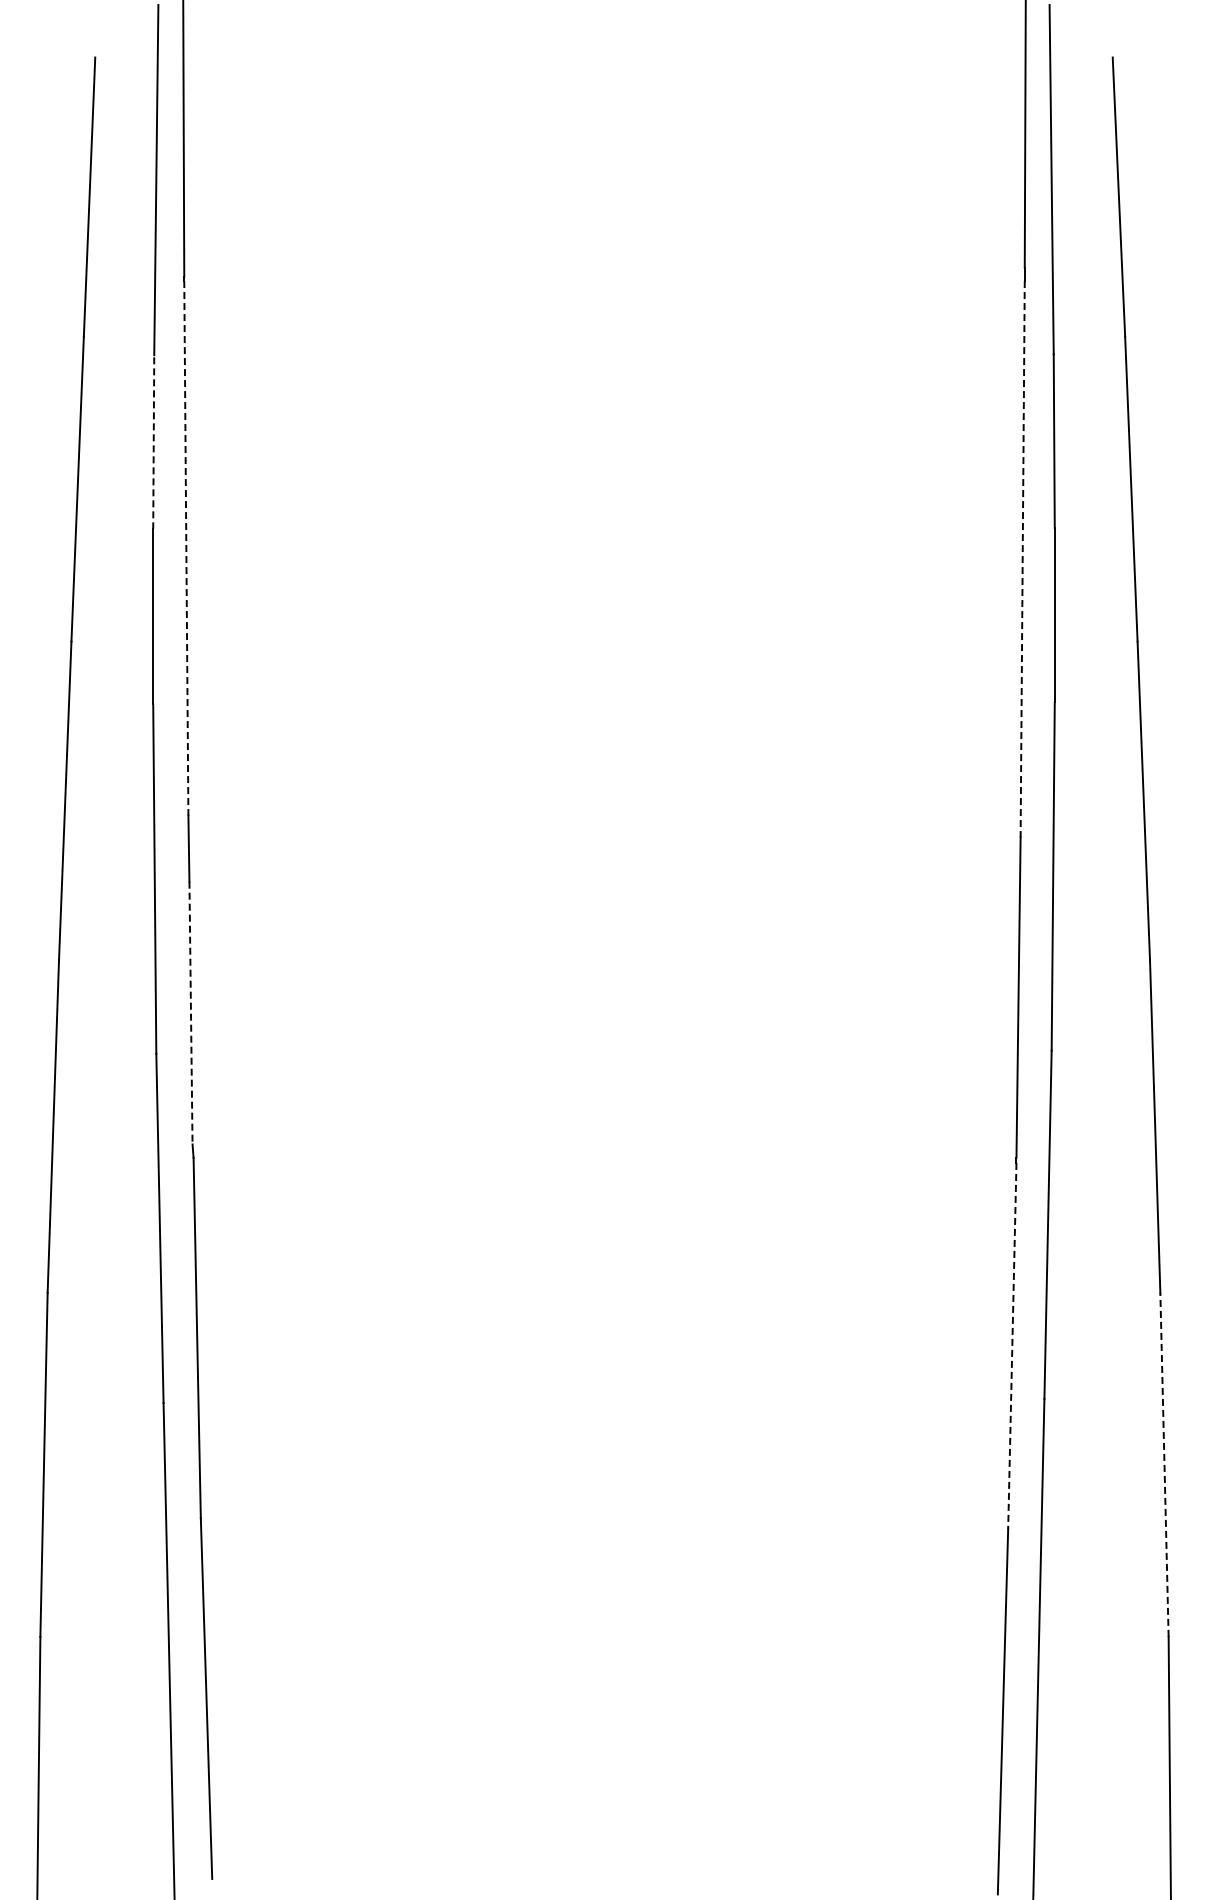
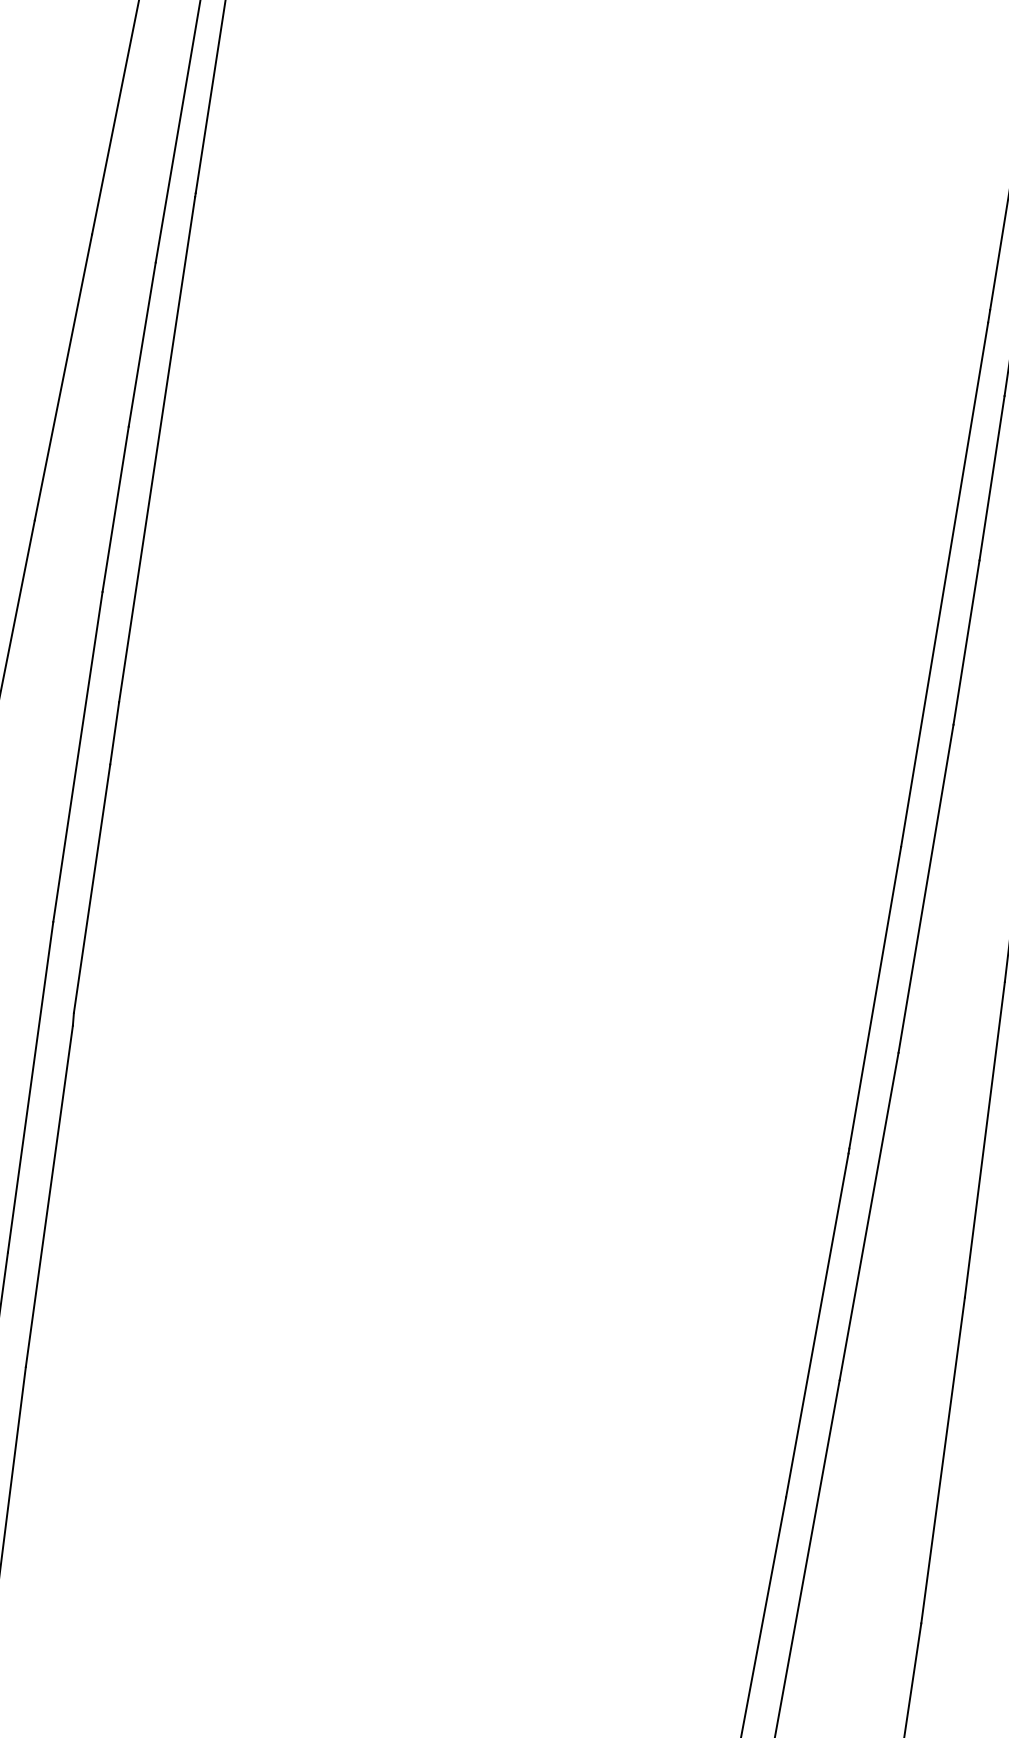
line: (153, 441) -> (142, 343), dashed -> solid
line: (186, 548) -> (157, 449), dashed -> solid
line: (1022, 559) -> (944, 585), dashed -> solid
line: (191, 1013) -> (92, 889), dashed -> solid
line: (1012, 1345) -> (817, 1325), dashed -> solid
line: (1164, 1464) -> (943, 1460), dashed -> solid

